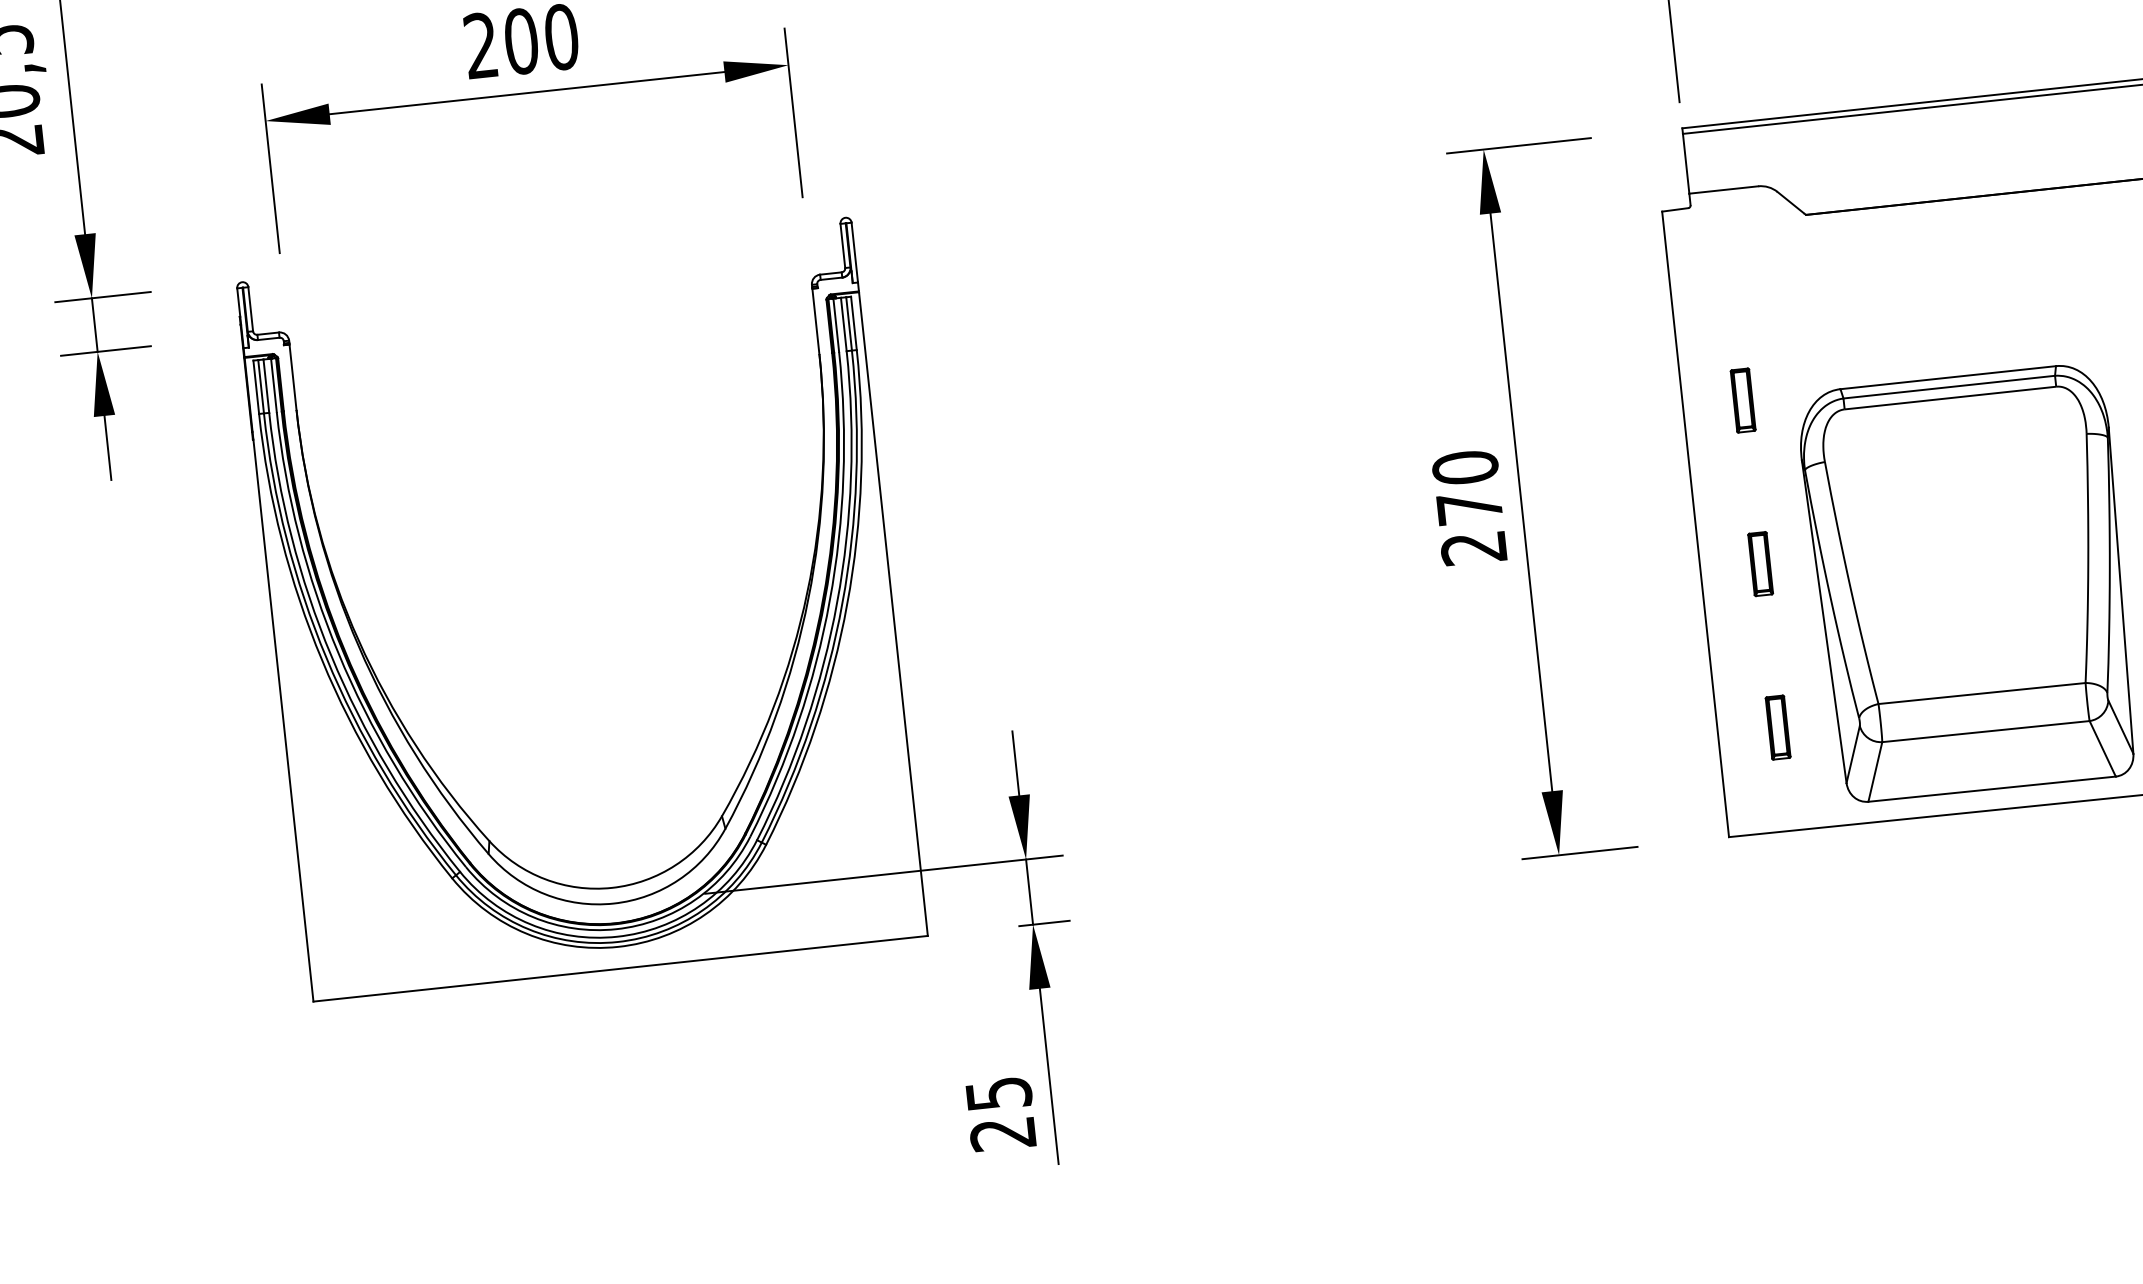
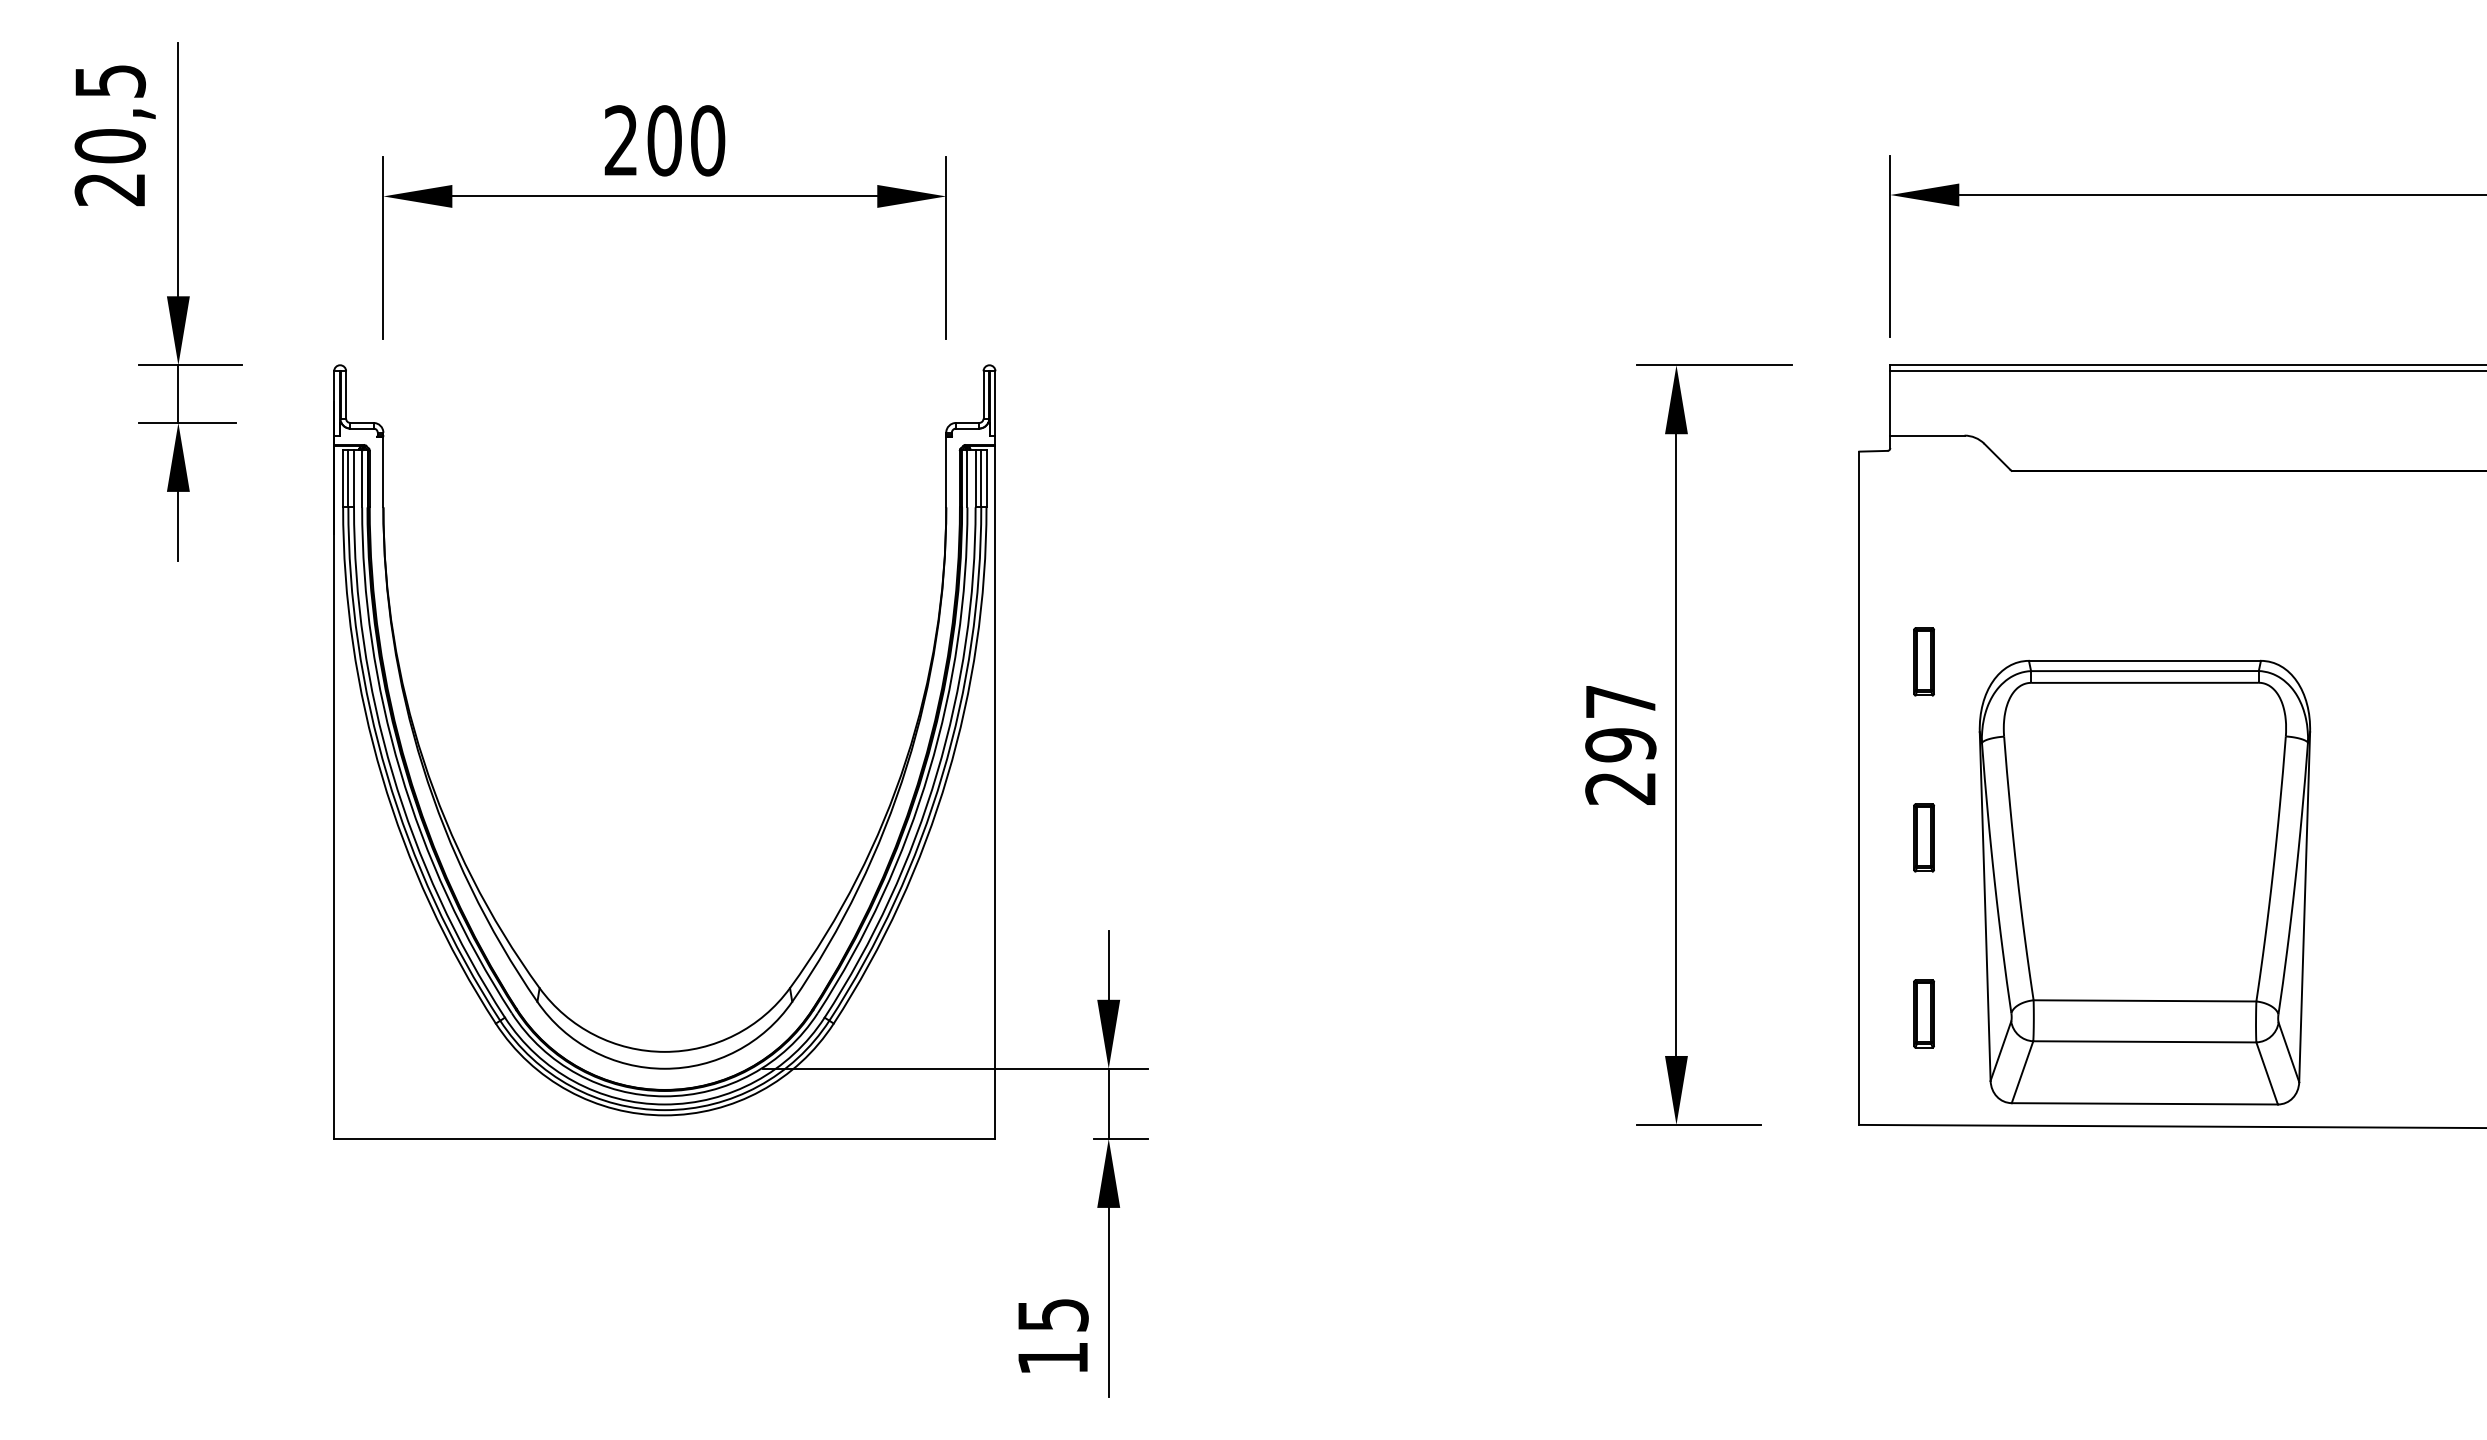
text: (1467, 487) -> (1620, 723), 270 -> 297
text: (1002, 1134) -> (1052, 1358), 25 -> 15

